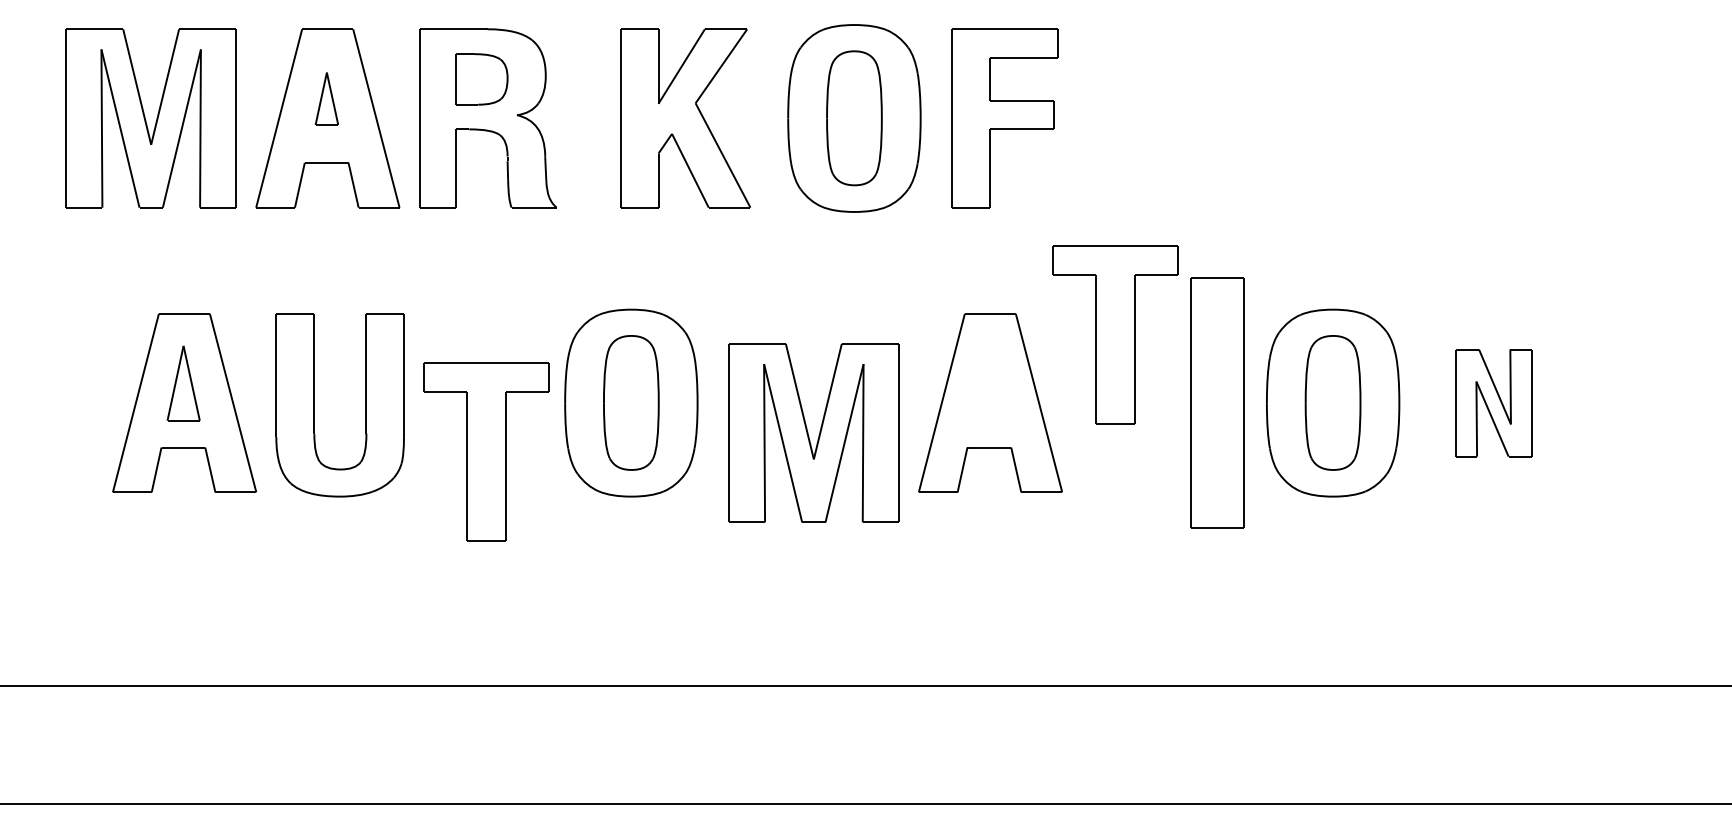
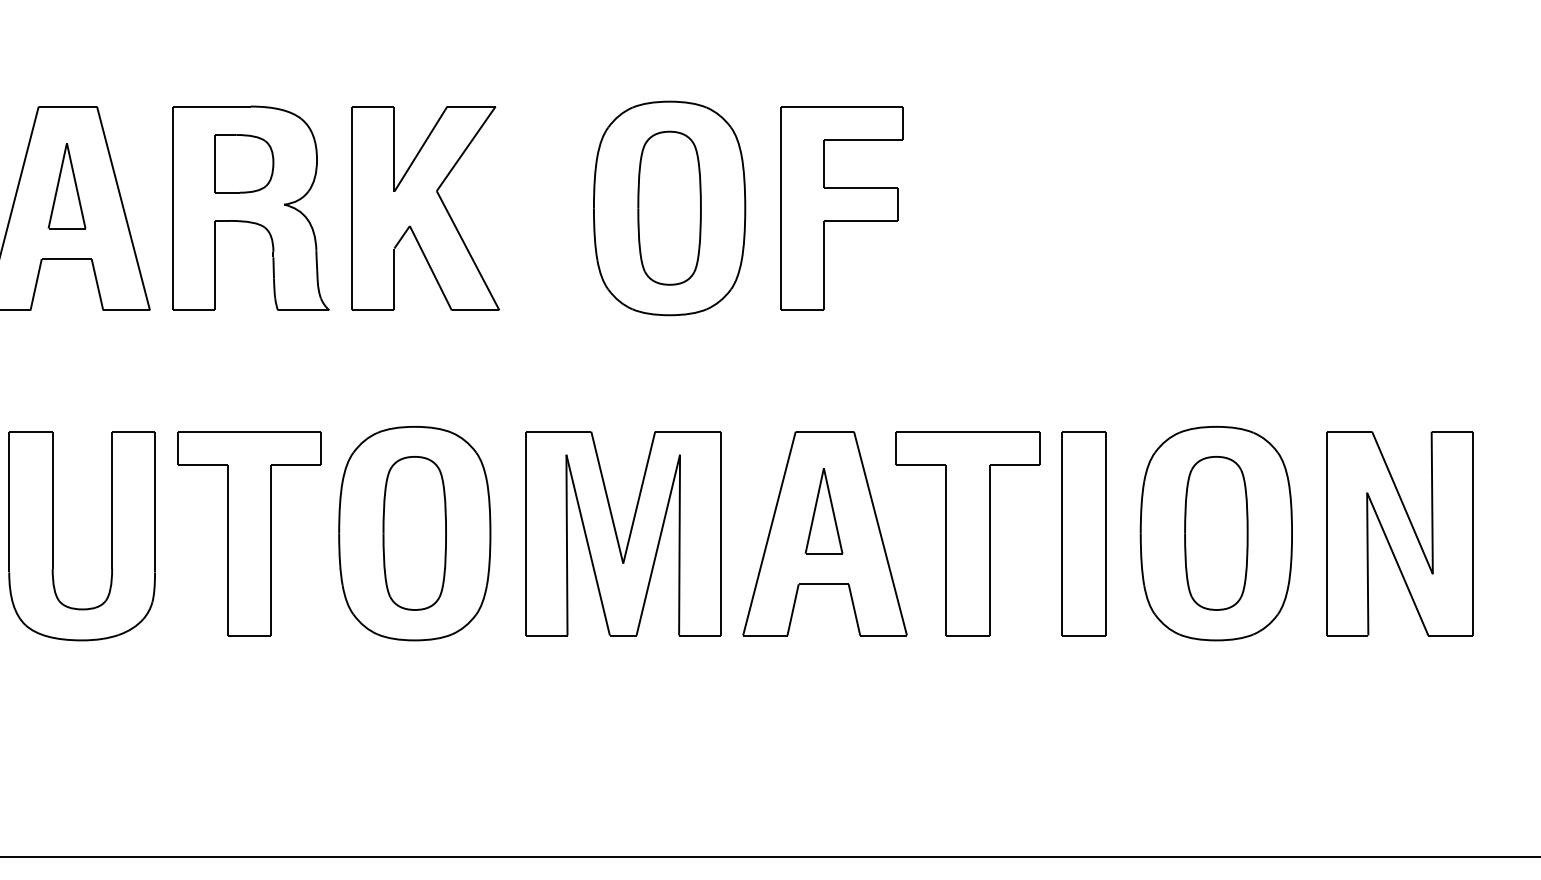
part: (326, 98) -> (66, 185), size x1.43
part: (685, 118) -> (425, 208), moved
part: (1115, 334) -> (967, 532), moved
part: (989, 383) -> (823, 511), added
part: (1216, 402) -> (1083, 532), size x0.71
part: (1493, 402) -> (1399, 532), size x1.67
part: (813, 432) -> (622, 532), moved
part: (486, 451) -> (249, 532), moved

